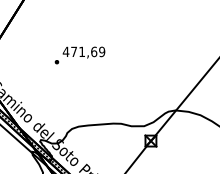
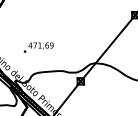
text: (79, 55) -> (38, 47), moved

